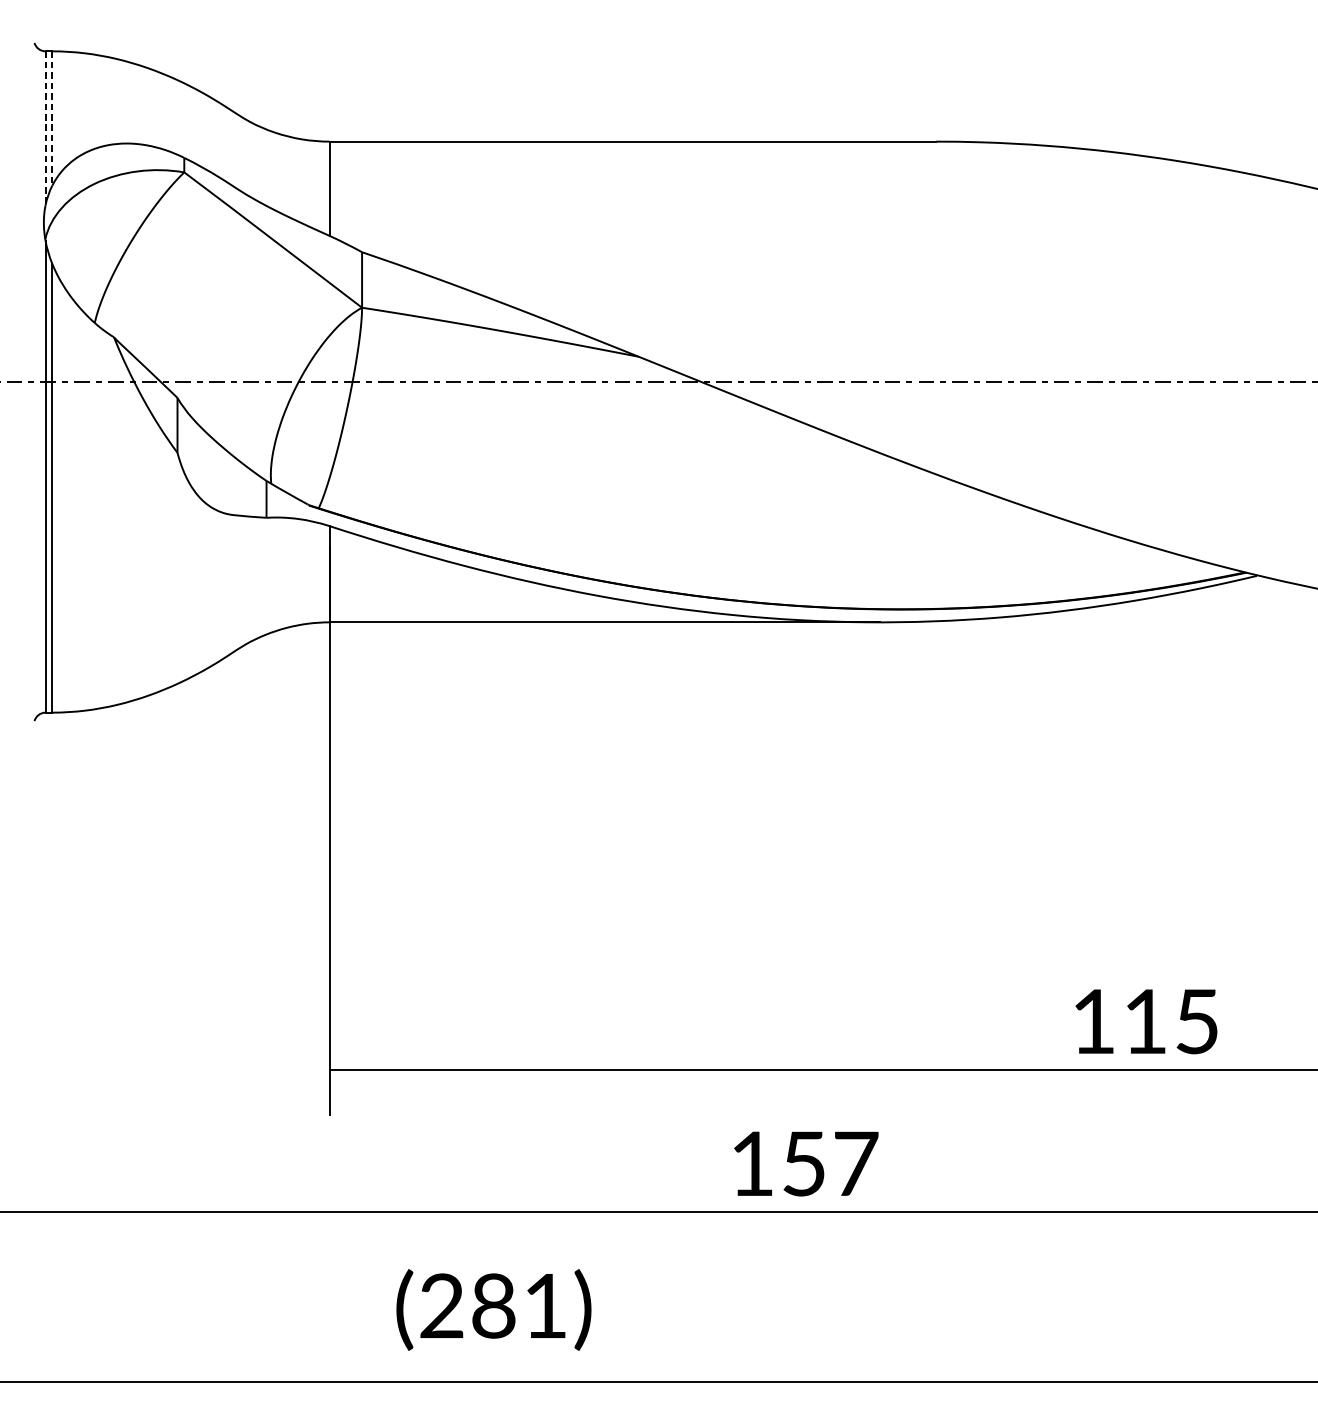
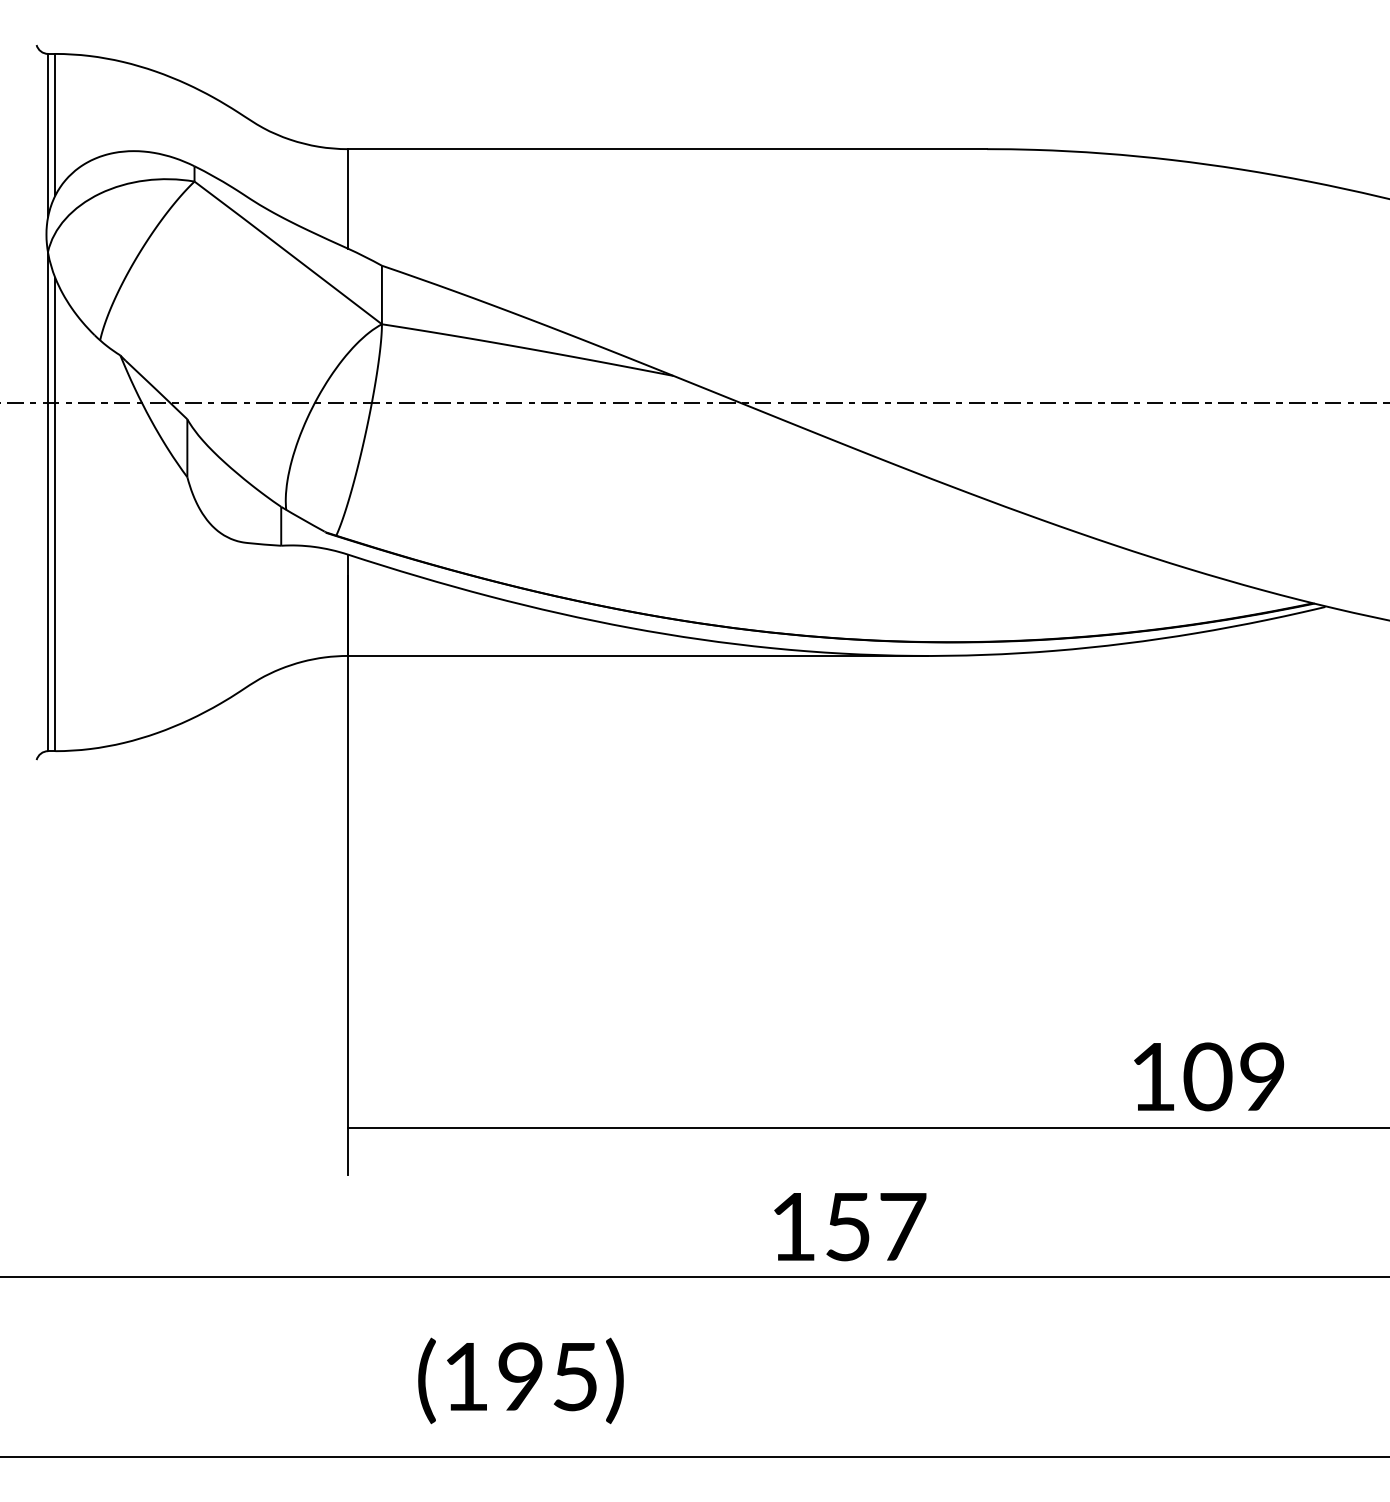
line: (52, 118) -> (55, 124), dashed -> solid
line: (45, 128) -> (48, 135), dashed -> solid
text: (1169, 1021) -> (1233, 1076), 115 -> 109
text: (492, 1305) -> (519, 1376), (281) -> (195)

